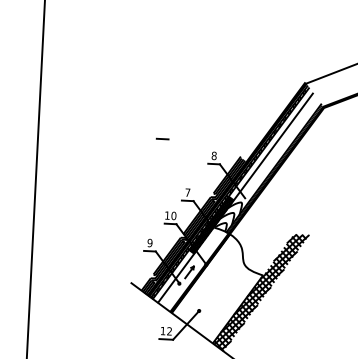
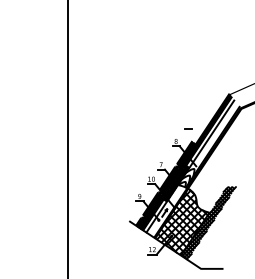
line: (163, 138) -> (188, 128), moved
hatch: (216, 287) -> (181, 221), added

